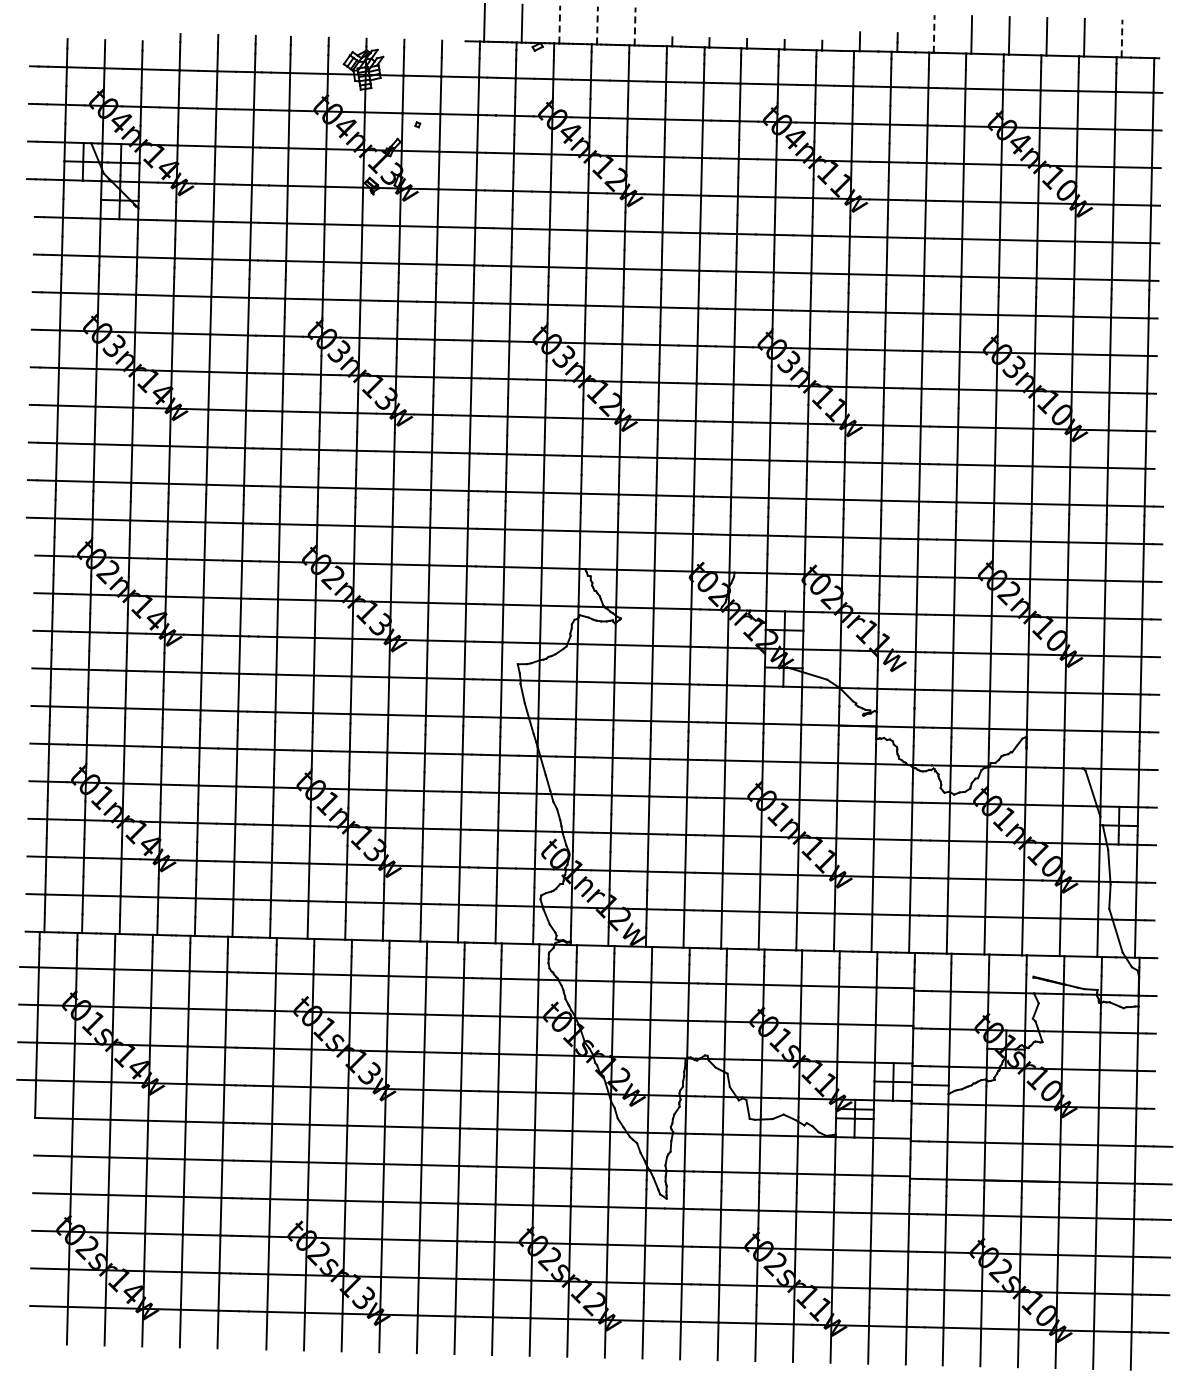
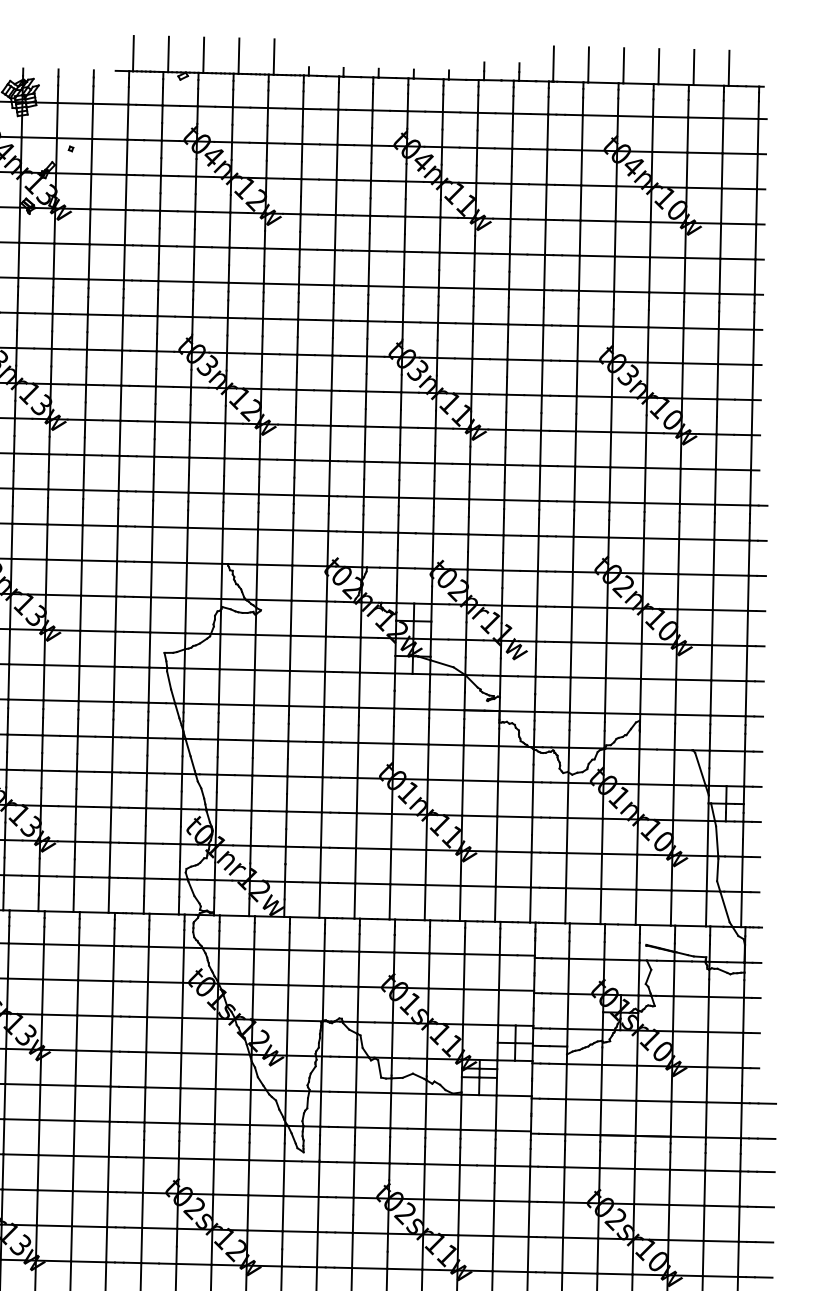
line: (559, 24) -> (203, 55), dashed -> solid
line: (597, 25) -> (238, 56), dashed -> solid
line: (635, 26) -> (274, 57), dashed -> solid
line: (934, 33) -> (553, 63), dashed -> solid
line: (1122, 38) -> (729, 68), dashed -> solid

